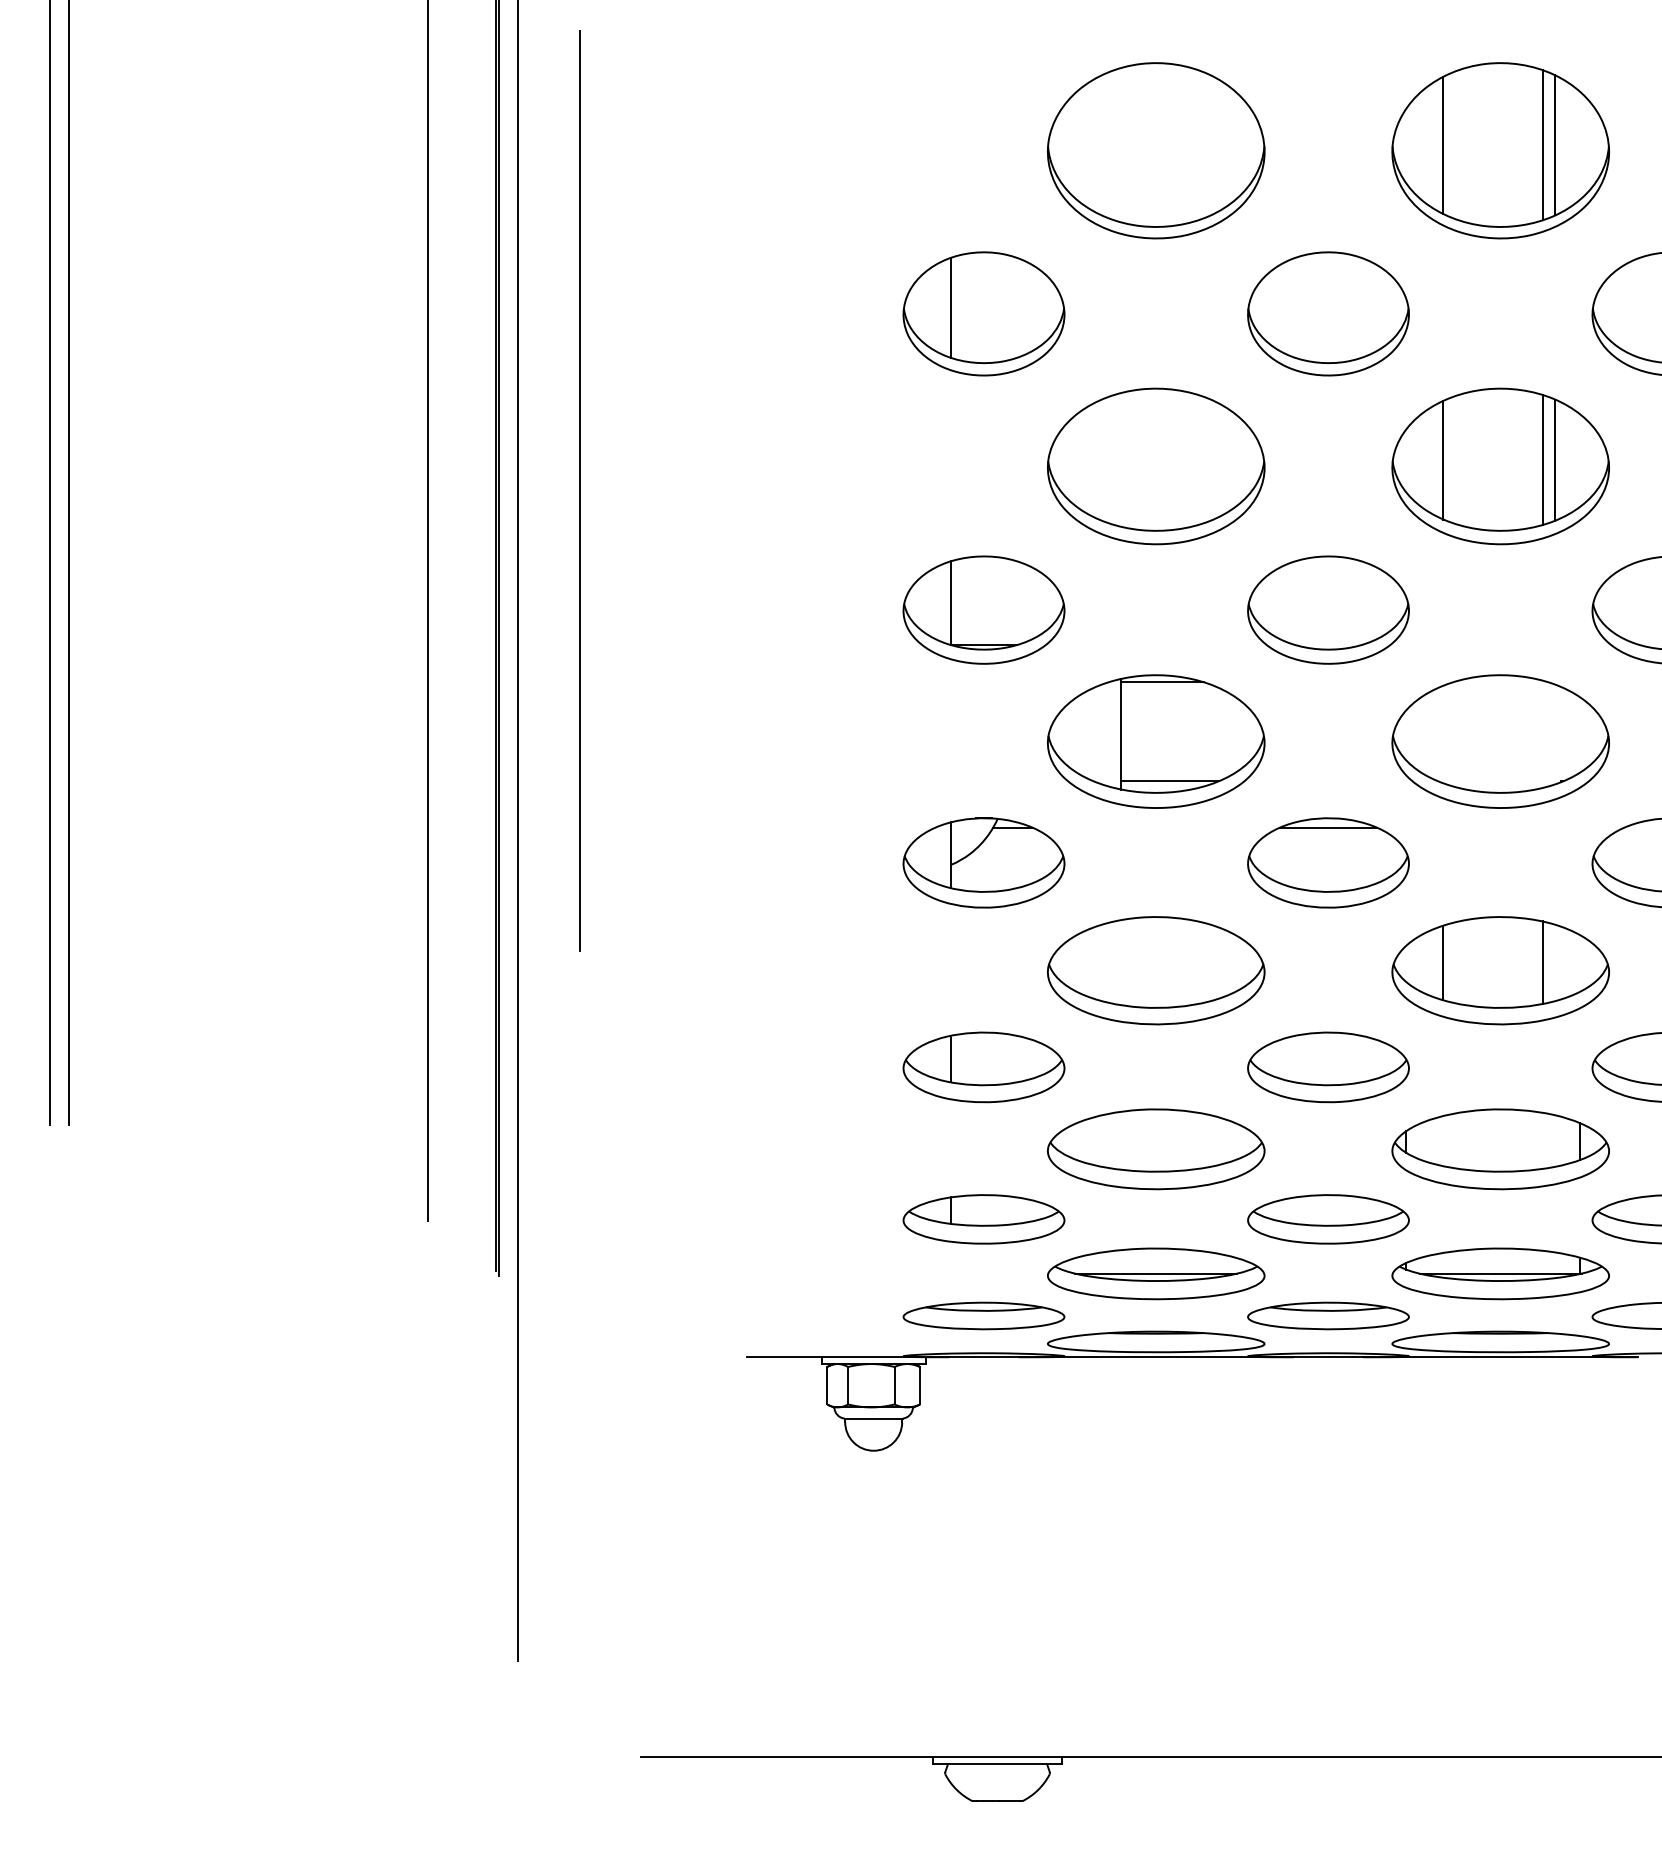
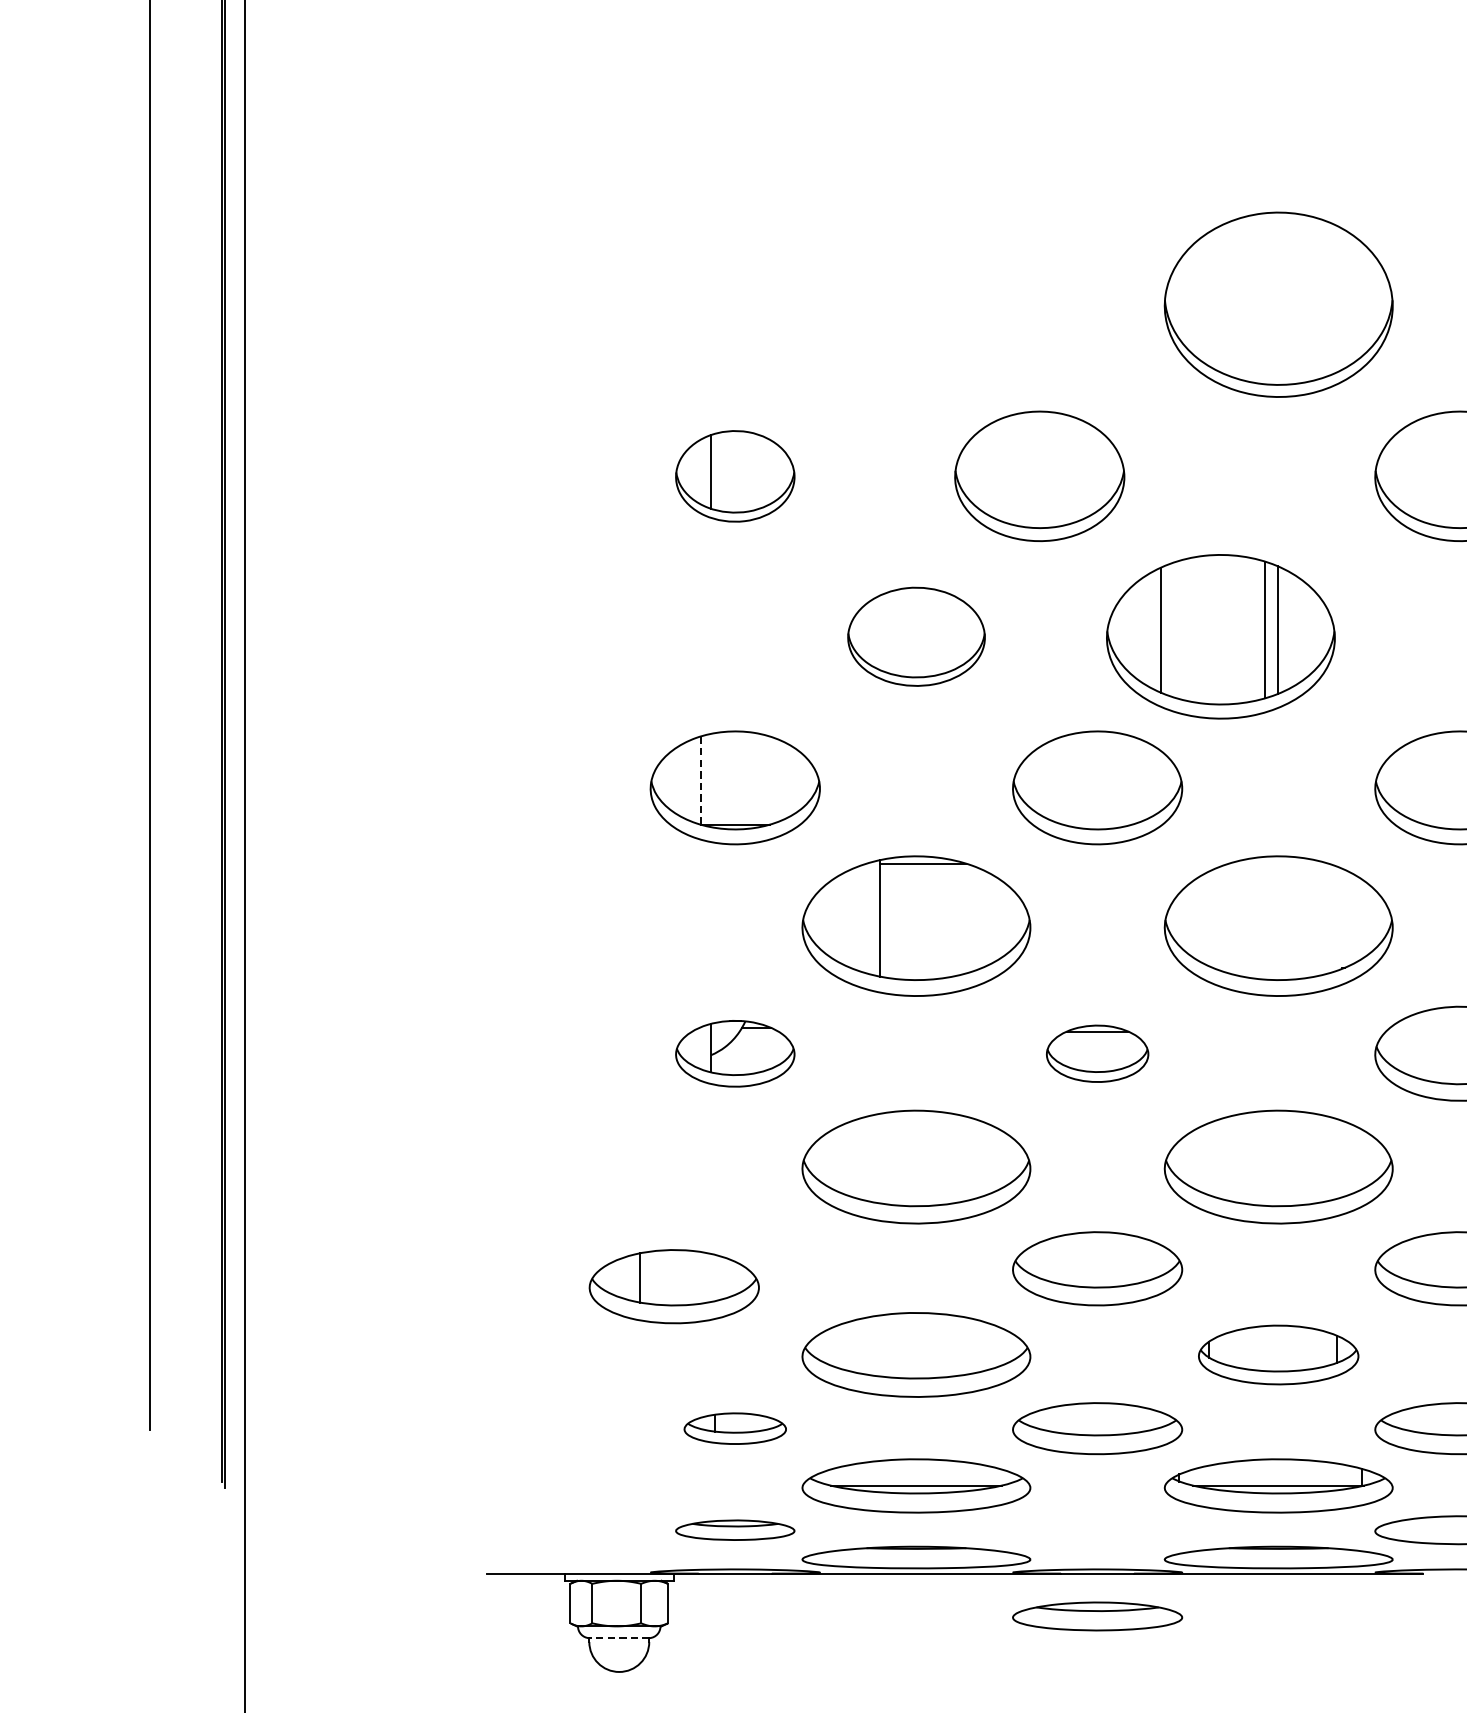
line: (1443, 145) -> (1218, 299), removed
line: (1542, 145) -> (1322, 299), removed
line: (1555, 145) -> (1336, 299), removed
part: (1156, 150) -> (916, 304), removed
part: (983, 313) -> (734, 475), size x0.7
part: (1328, 313) -> (1039, 475), moved
part: (1156, 466) -> (916, 636), size x0.6
part: (1500, 466) -> (1220, 636), moved
line: (579, 490) -> (309, 662), removed
line: (951, 603) -> (701, 780), solid -> dashed
line: (1169, 781) -> (930, 968), removed
part: (983, 862) -> (734, 1053), size x0.7
part: (1328, 862) -> (1097, 1053), size x0.6
line: (1443, 962) -> (1218, 1158), removed
line: (1542, 962) -> (1322, 1158), removed
part: (983, 1067) -> (673, 1286), moved
part: (1500, 1149) -> (1278, 1355), size x0.7
part: (983, 1219) -> (734, 1428), size x0.6
part: (983, 1315) -> (734, 1529), size x0.7
part: (1328, 1315) -> (1097, 1615), moved
line: (873, 1418) -> (619, 1638), solid -> dashed

